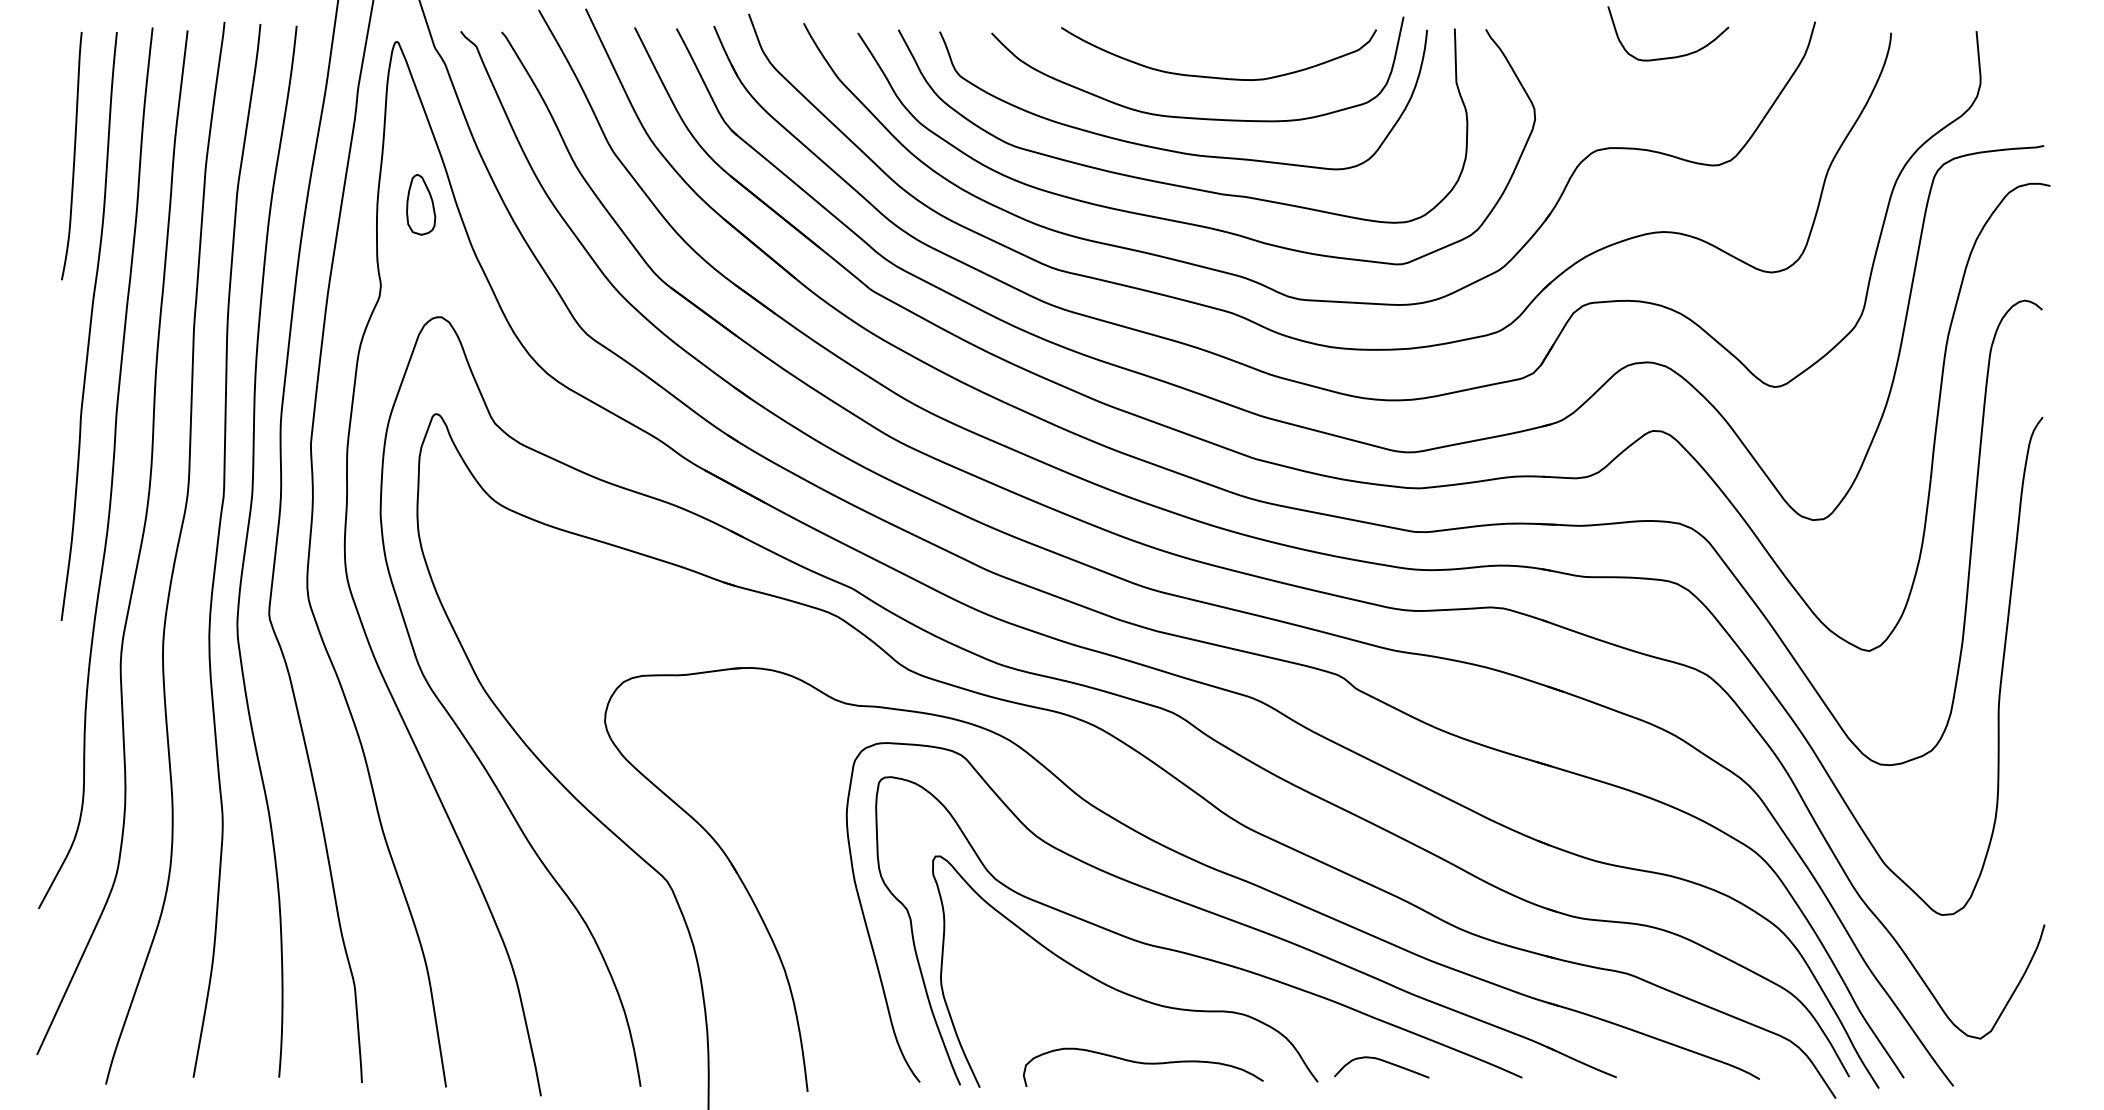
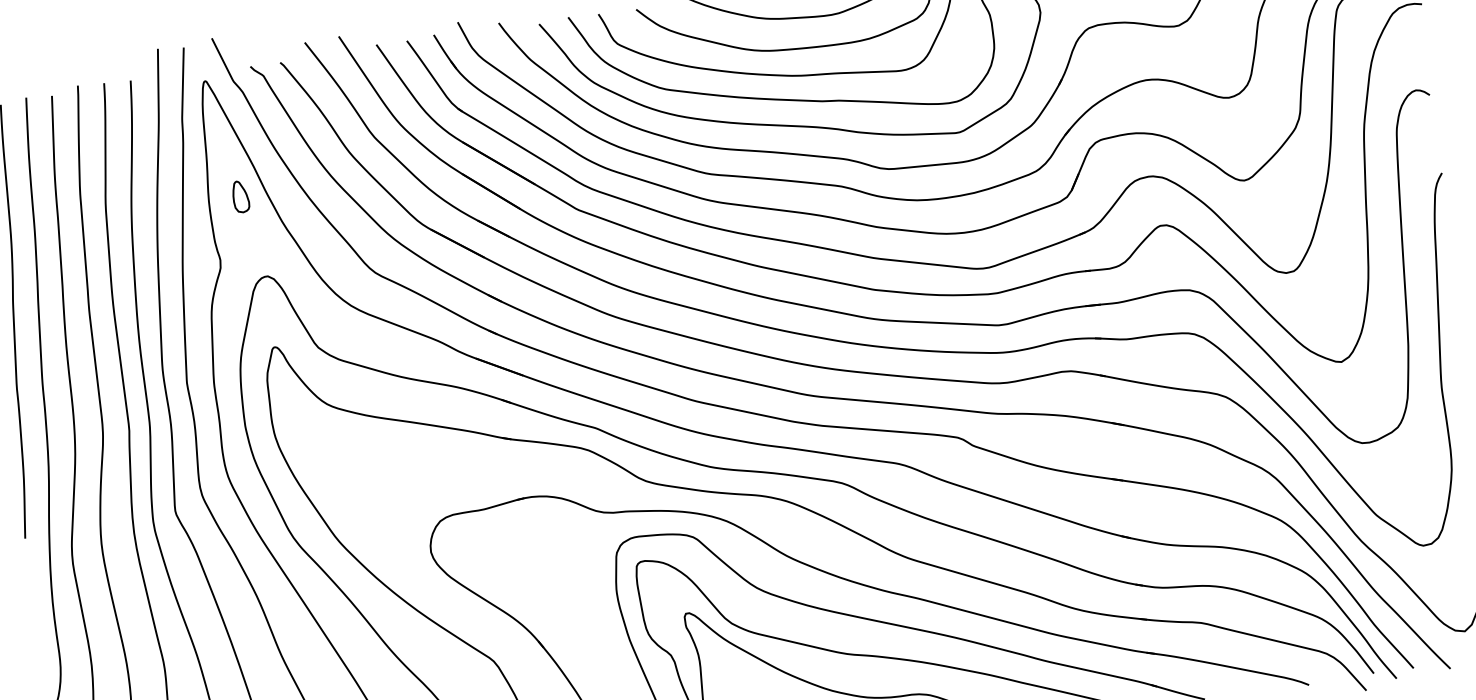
part: (421, 204) -> (240, 196), size x0.71

